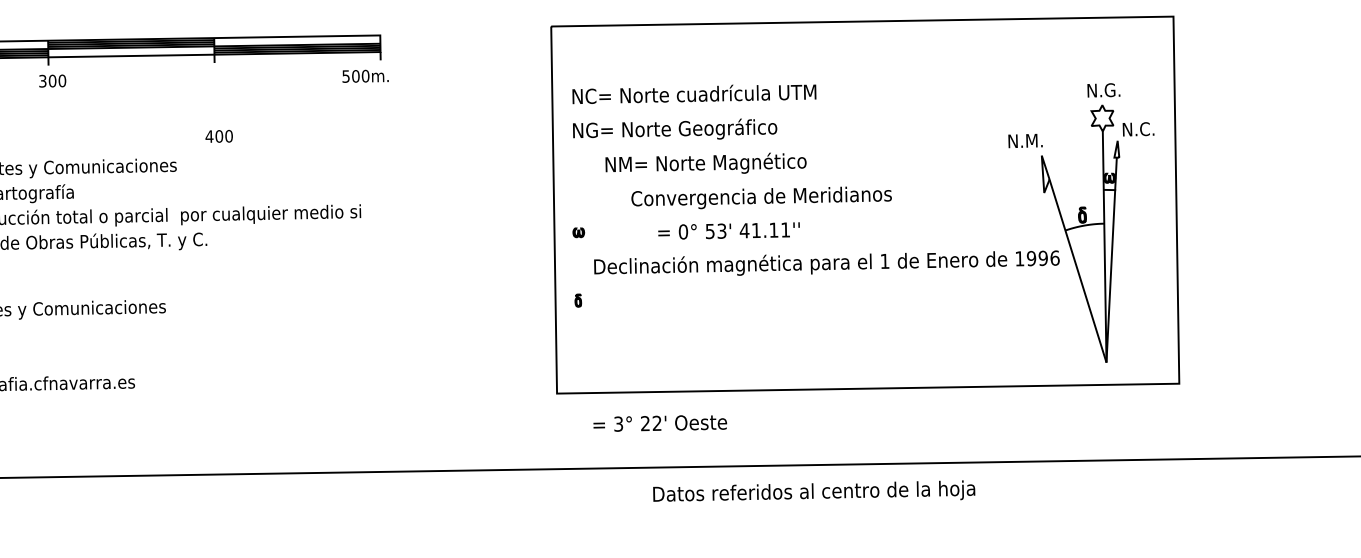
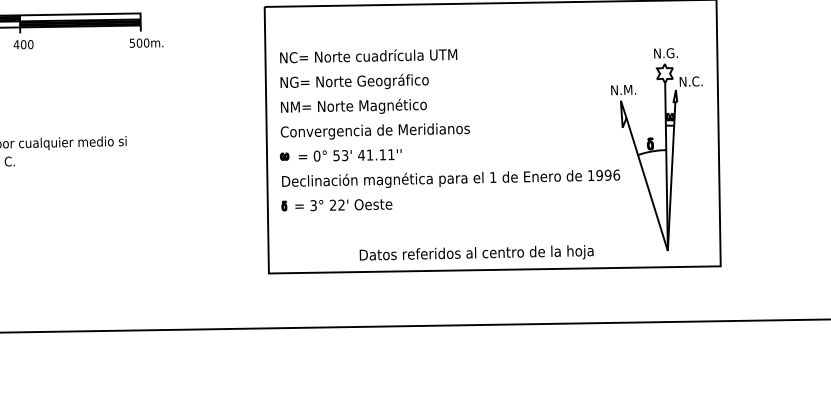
text: (365, 75) -> (146, 42), moved
text: (218, 136) -> (23, 44), moved
text: (1025, 140) -> (623, 89), moved
text: (705, 162) -> (353, 105), moved
text: (761, 197) -> (375, 131), moved
text: (728, 230) -> (349, 155), moved
text: (826, 262) -> (450, 178), moved
text: (660, 423) -> (344, 205), moved
text: (814, 490) -> (476, 252), moved

